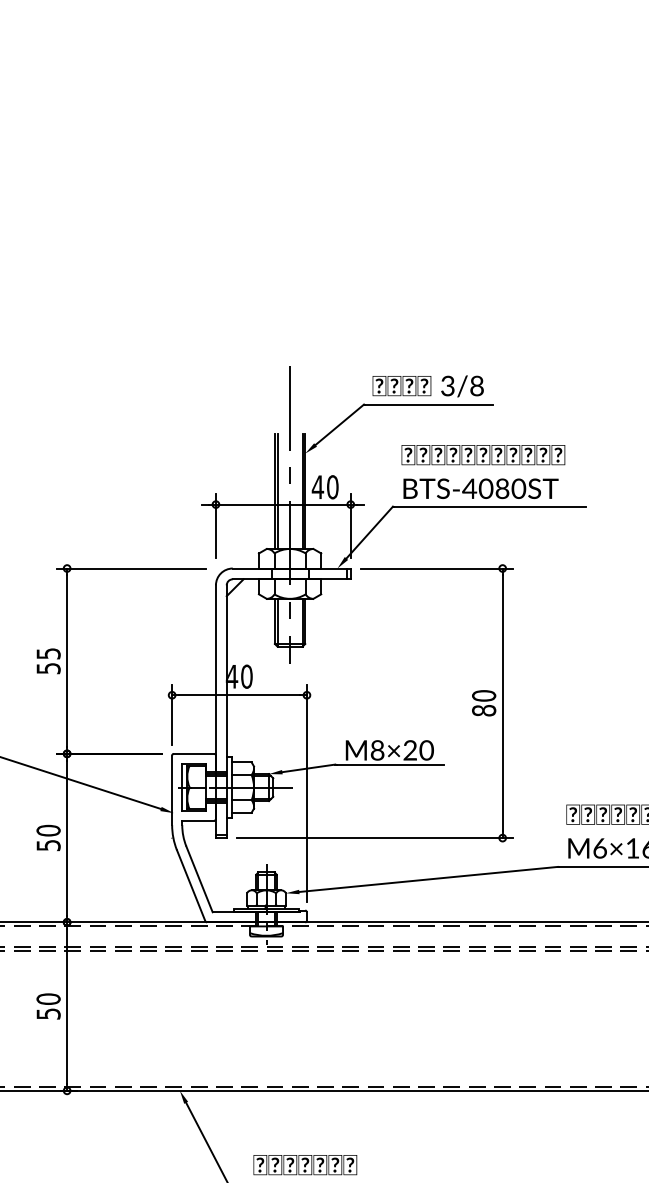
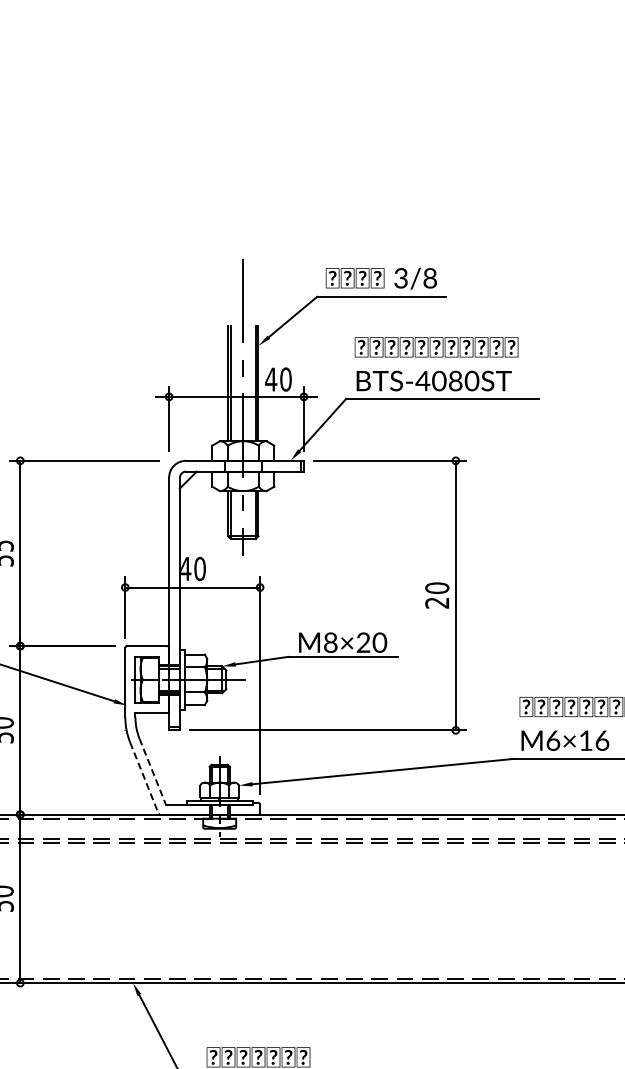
text: (484, 710) -> (437, 602), 80 -> 20
line: (199, 879) -> (152, 771), solid -> dashed
line: (191, 886) -> (144, 778), solid -> dashed

